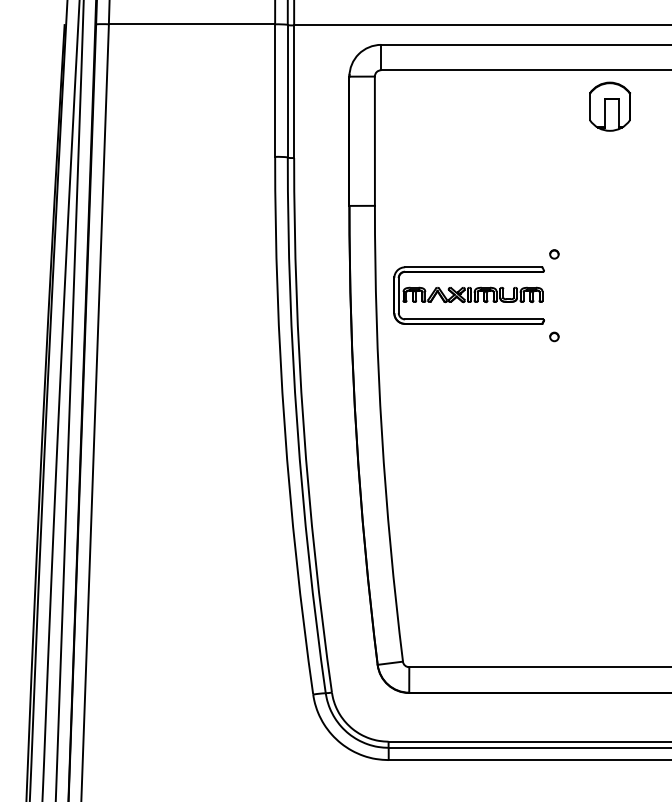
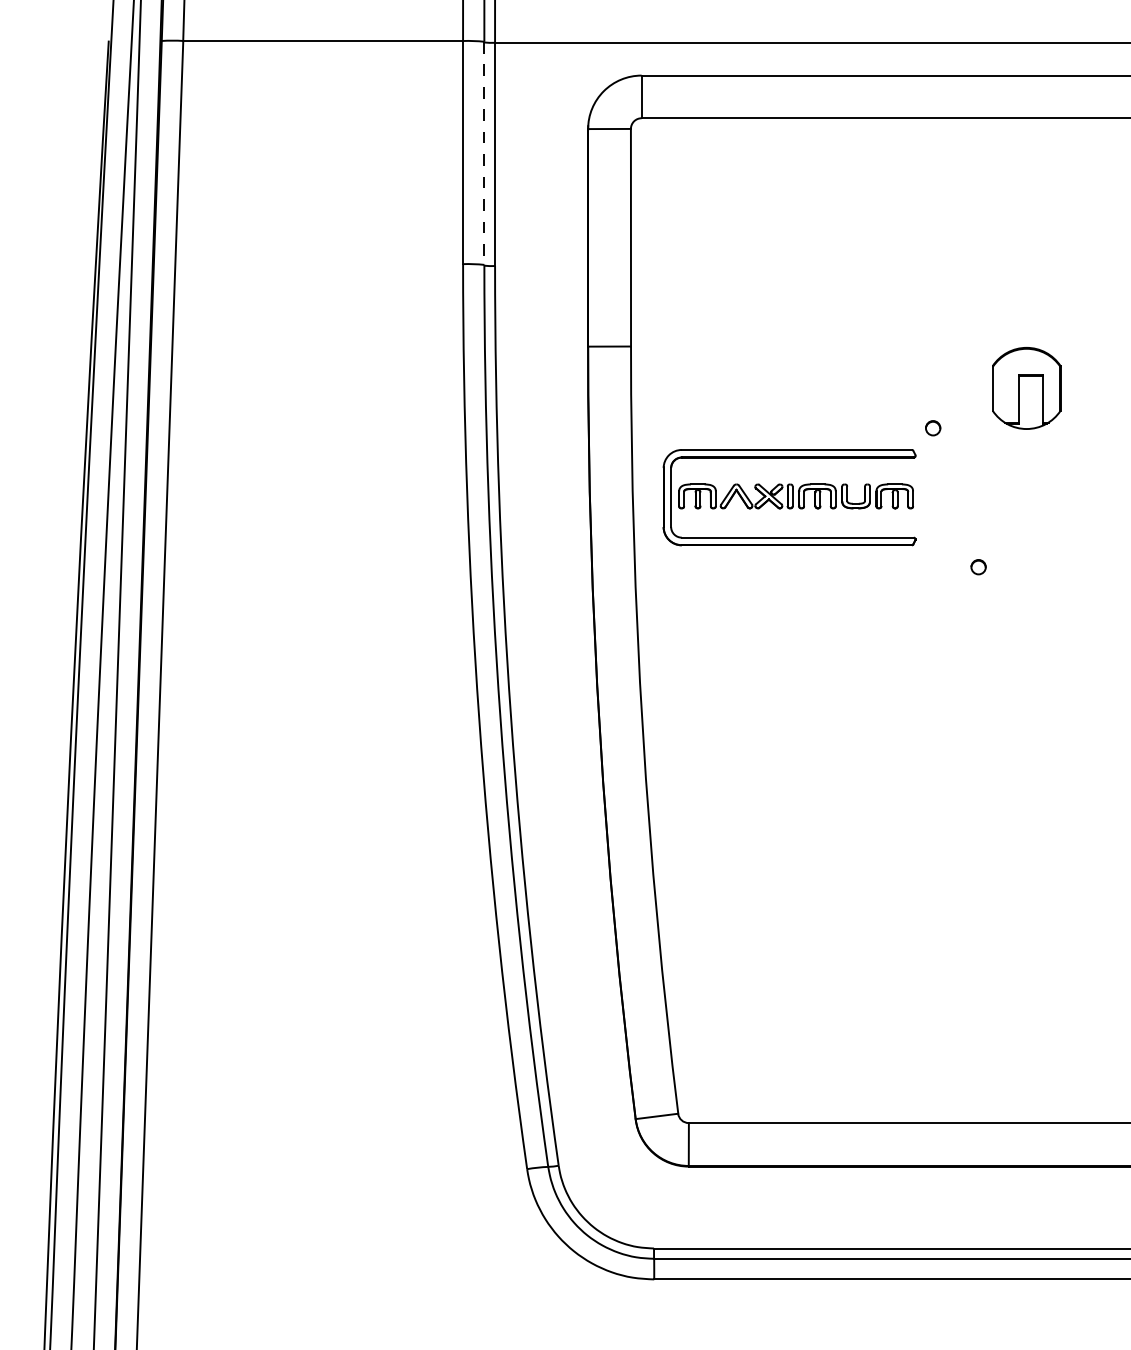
line: (287, 91) -> (483, 154), solid -> dashed
part: (609, 106) -> (1025, 388), moved
part: (554, 336) -> (978, 566), moved

